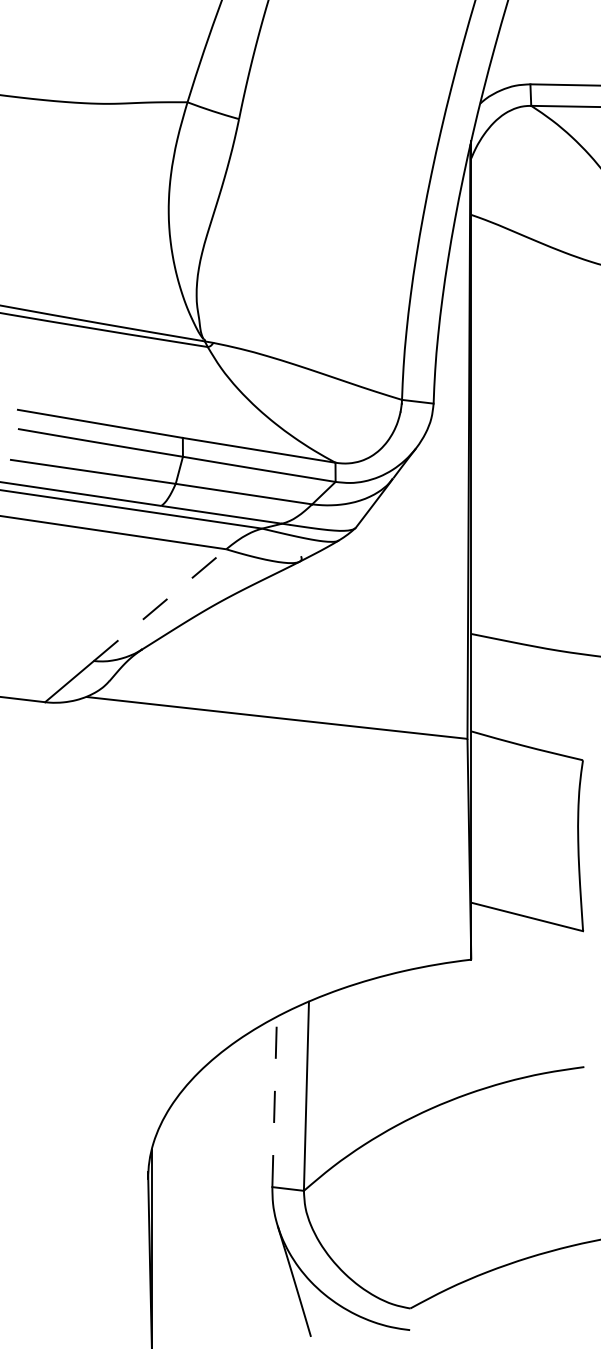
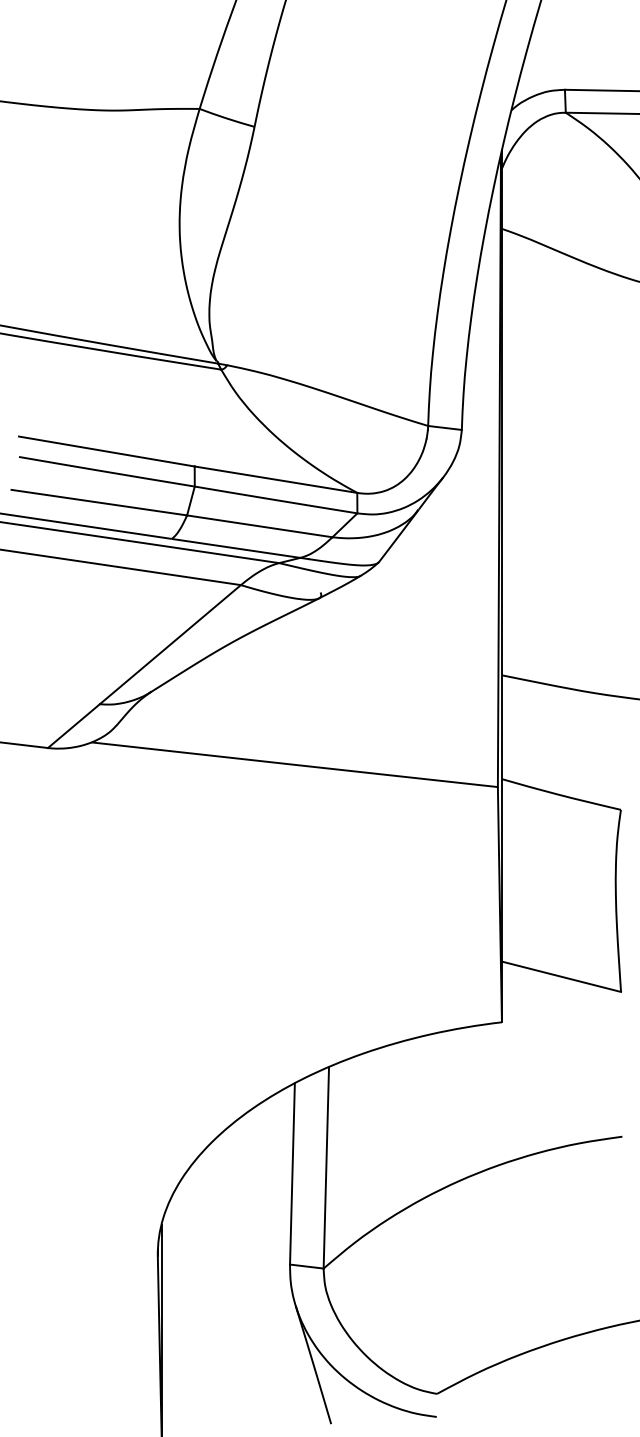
line: (160, 605) -> (170, 644), dashed -> solid
line: (274, 1101) -> (292, 1173), dashed -> solid

